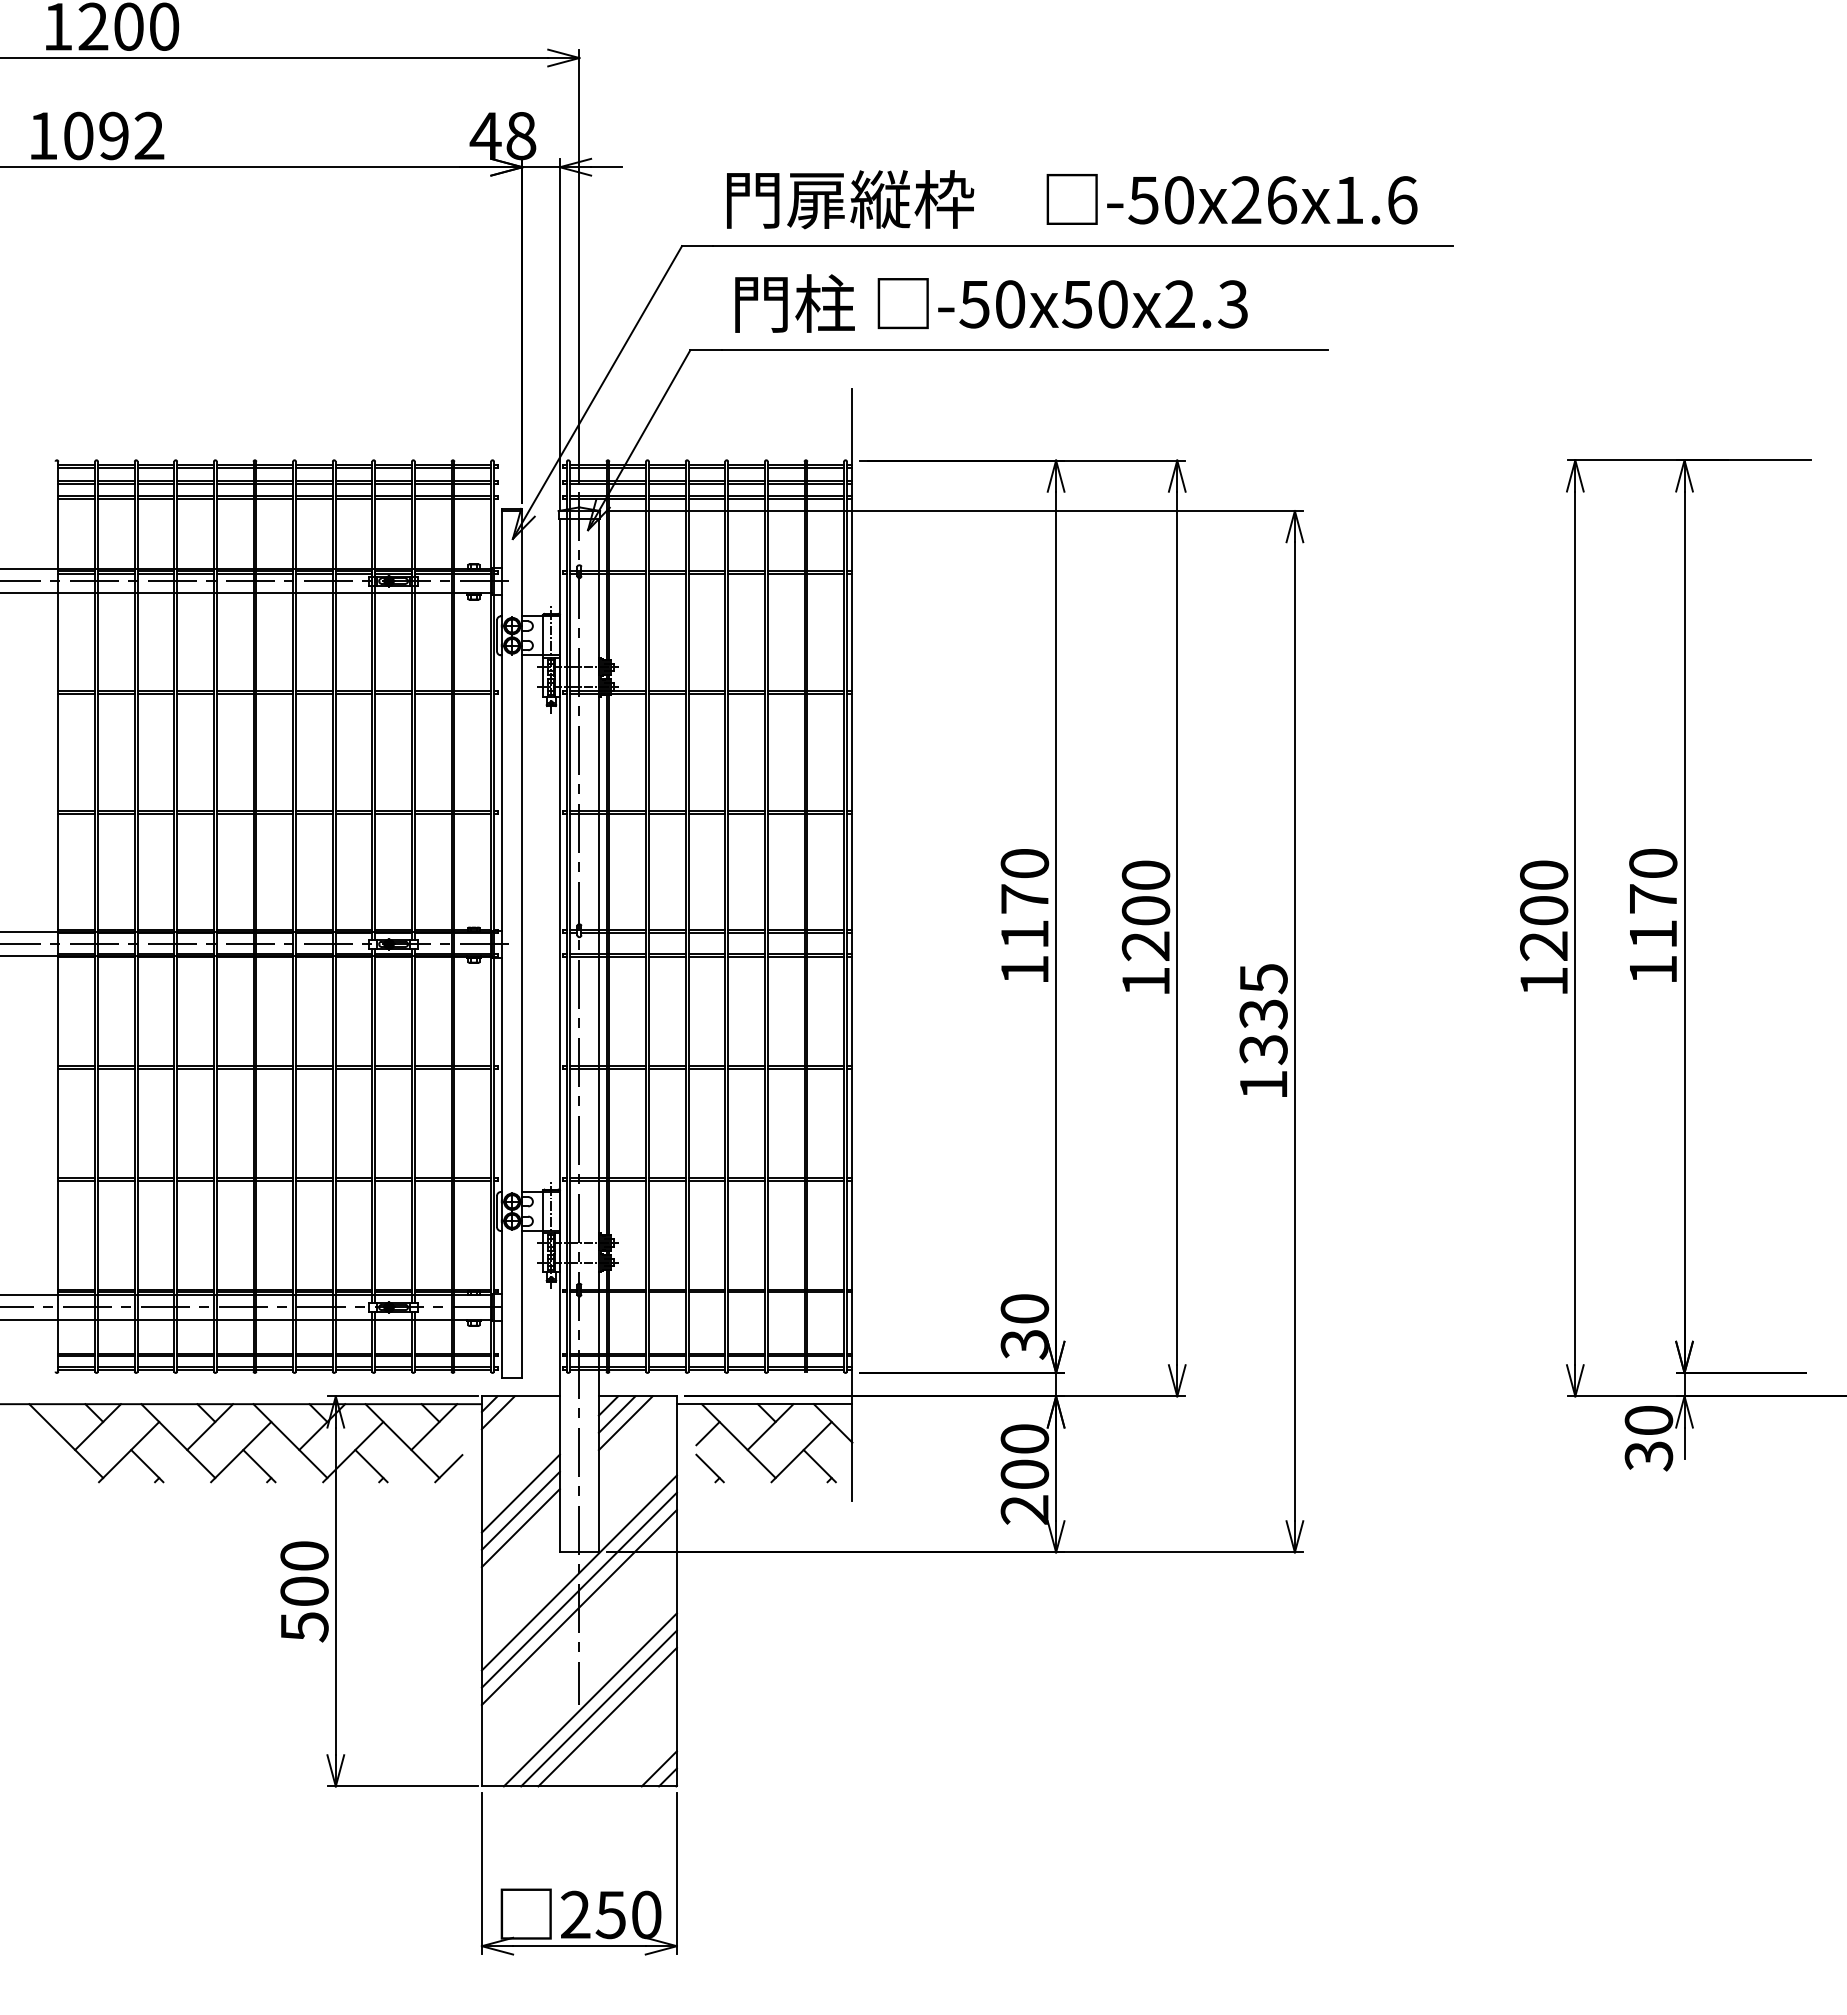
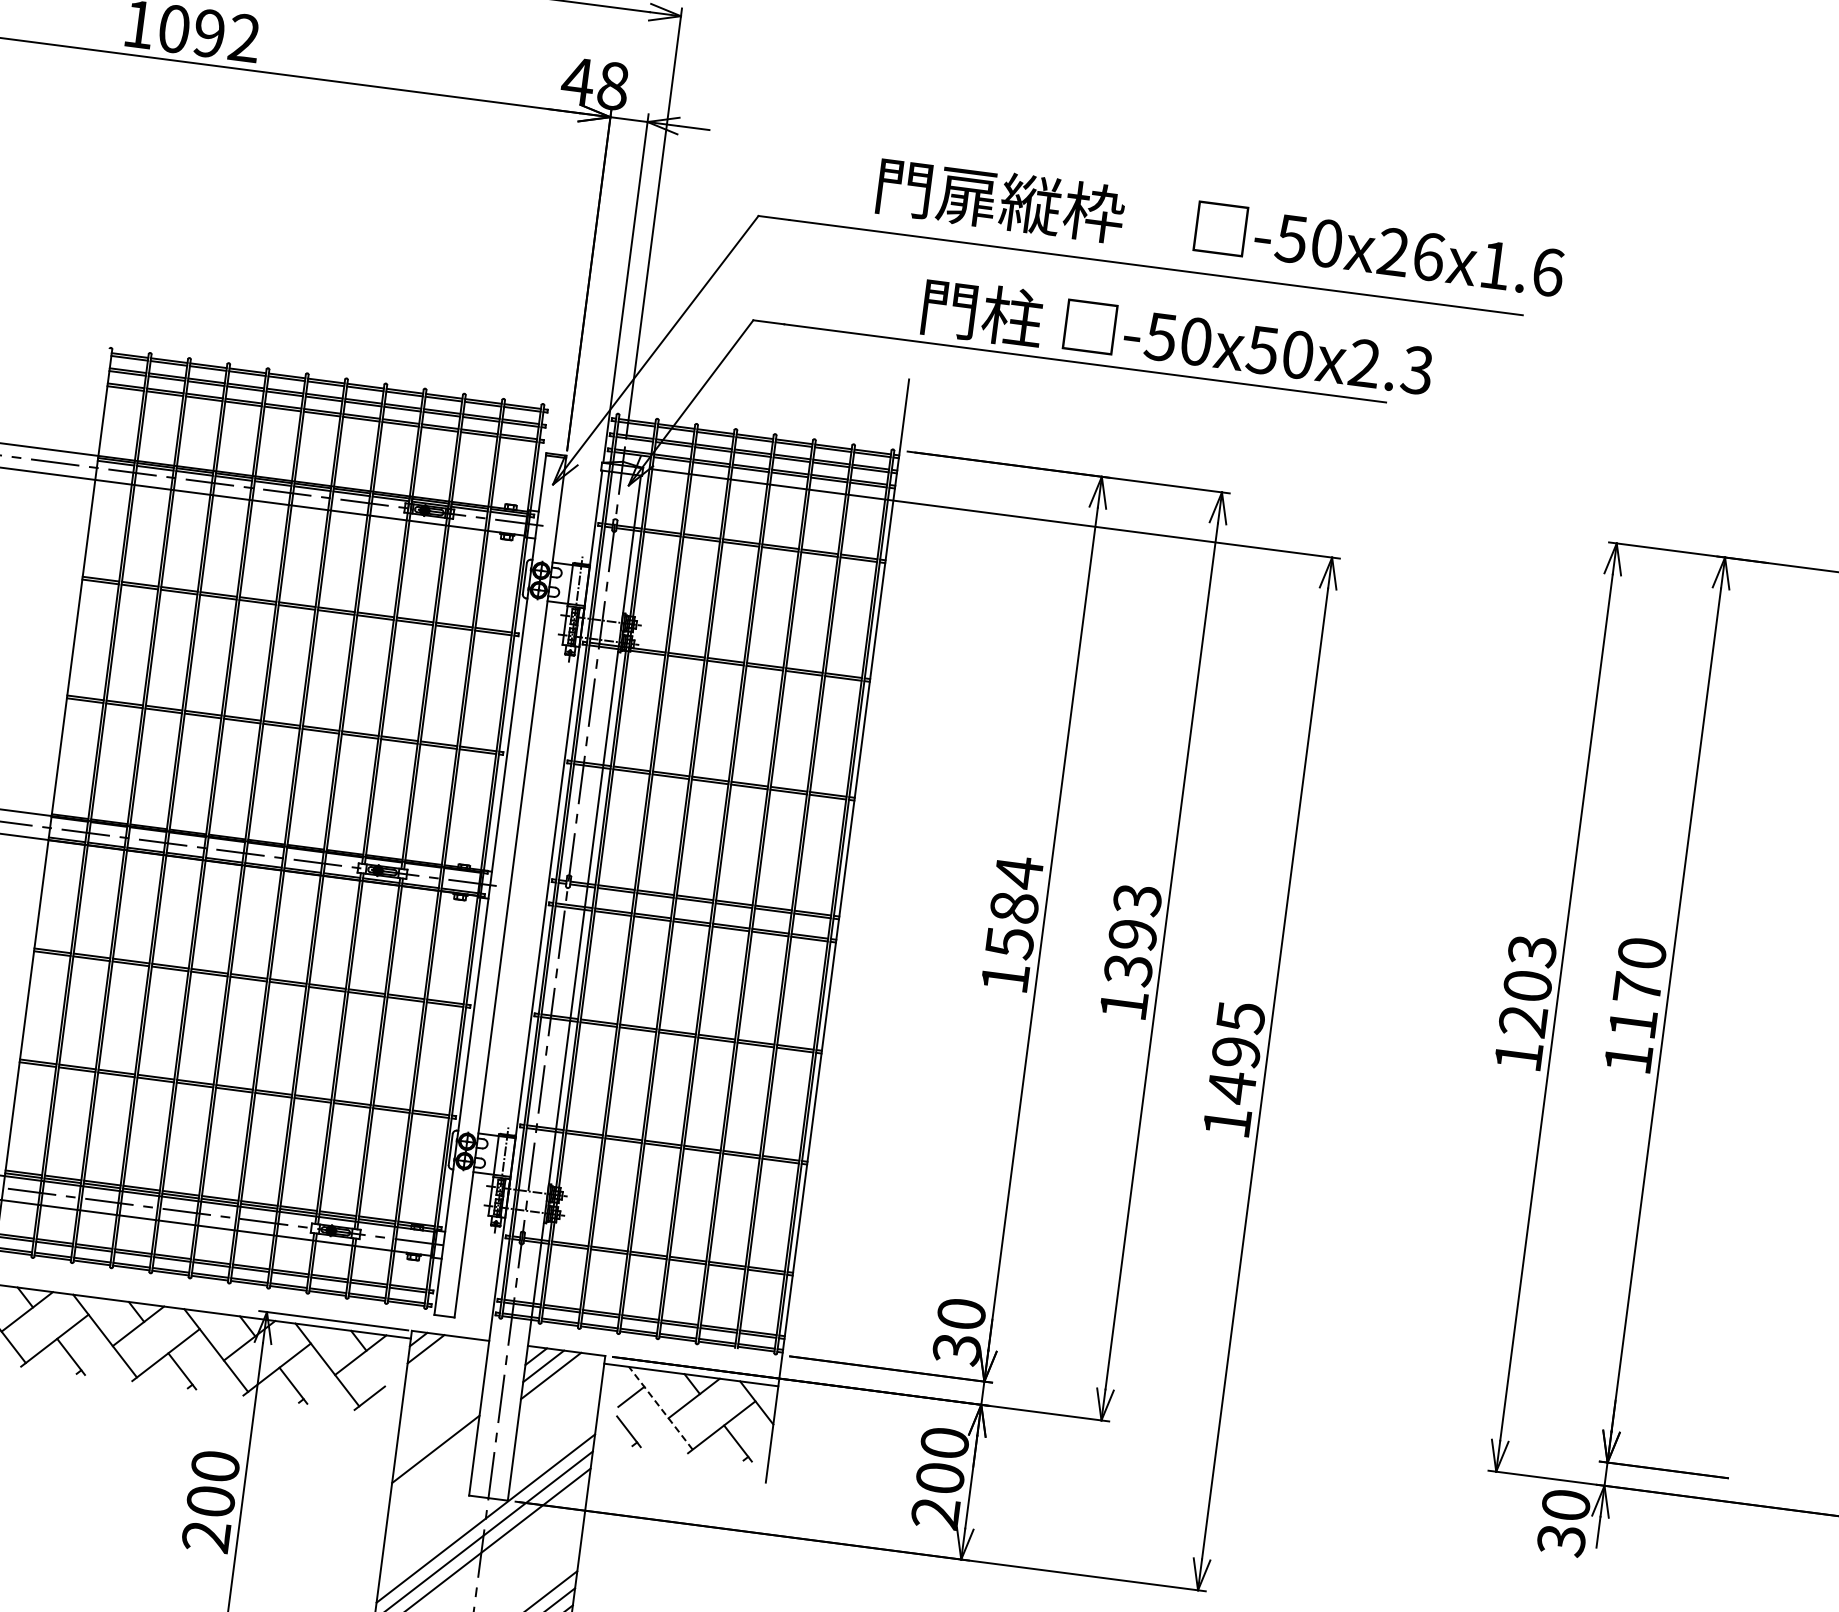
text: (1072, 199) -> (1221, 229), moved
text: (991, 303) -> (1177, 338), moved
text: (1544, 875) -> (1532, 951), 1200 -> 1203
text: (1024, 898) -> (1014, 907), 1170 -> 1584
text: (1145, 910) -> (1132, 934), 1200 -> 1393
text: (1263, 1032) -> (1233, 1070), 1335 -> 1495
line: (738, 1440) -> (660, 1407), solid -> dashed
line: (520, 1493) -> (437, 1432), removed
line: (520, 1528) -> (433, 1466), removed
text: (304, 1627) -> (206, 1537), 500 -> 200

